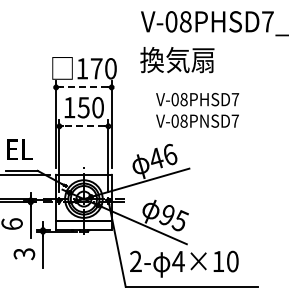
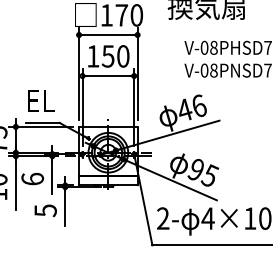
line: (83, 87) -> (107, 35), dashed -> solid
line: (83, 126) -> (107, 76), dashed -> solid
text: (23, 253) -> (44, 210), 3 -> 5

